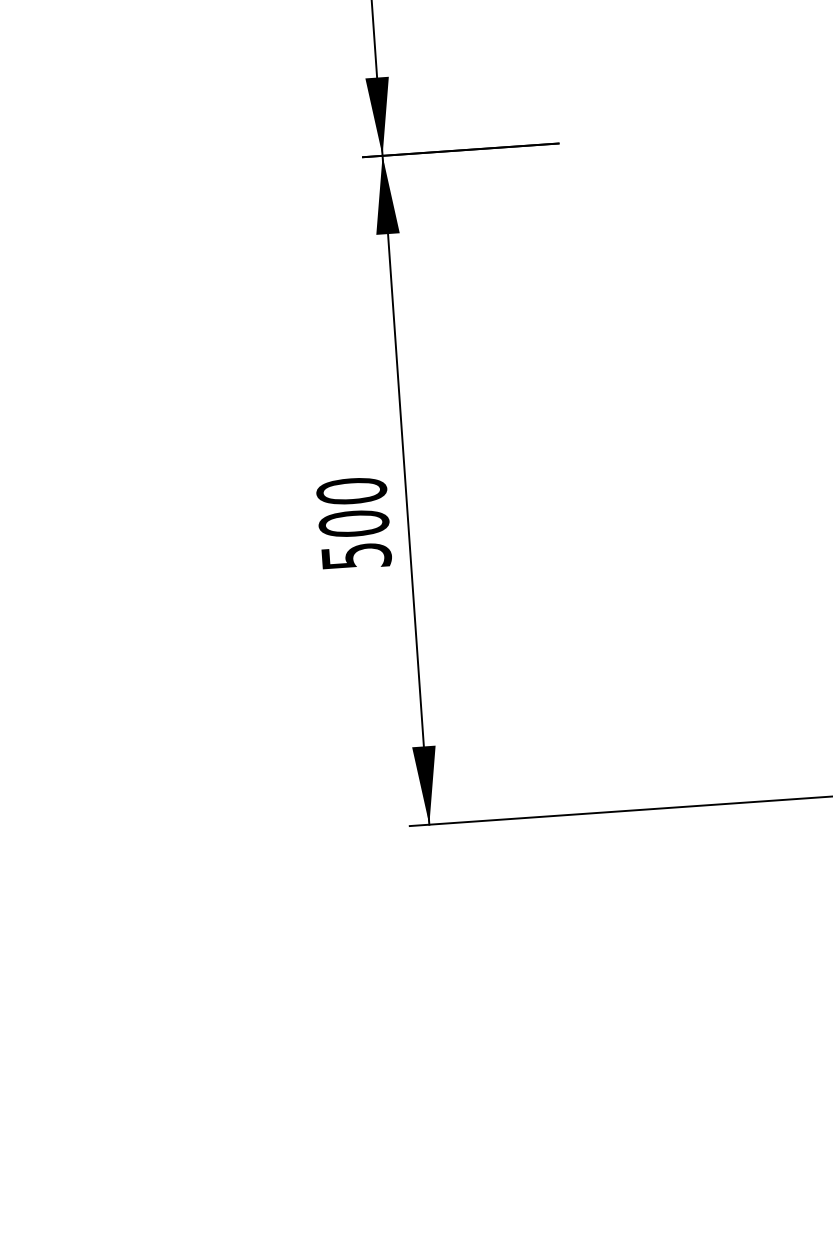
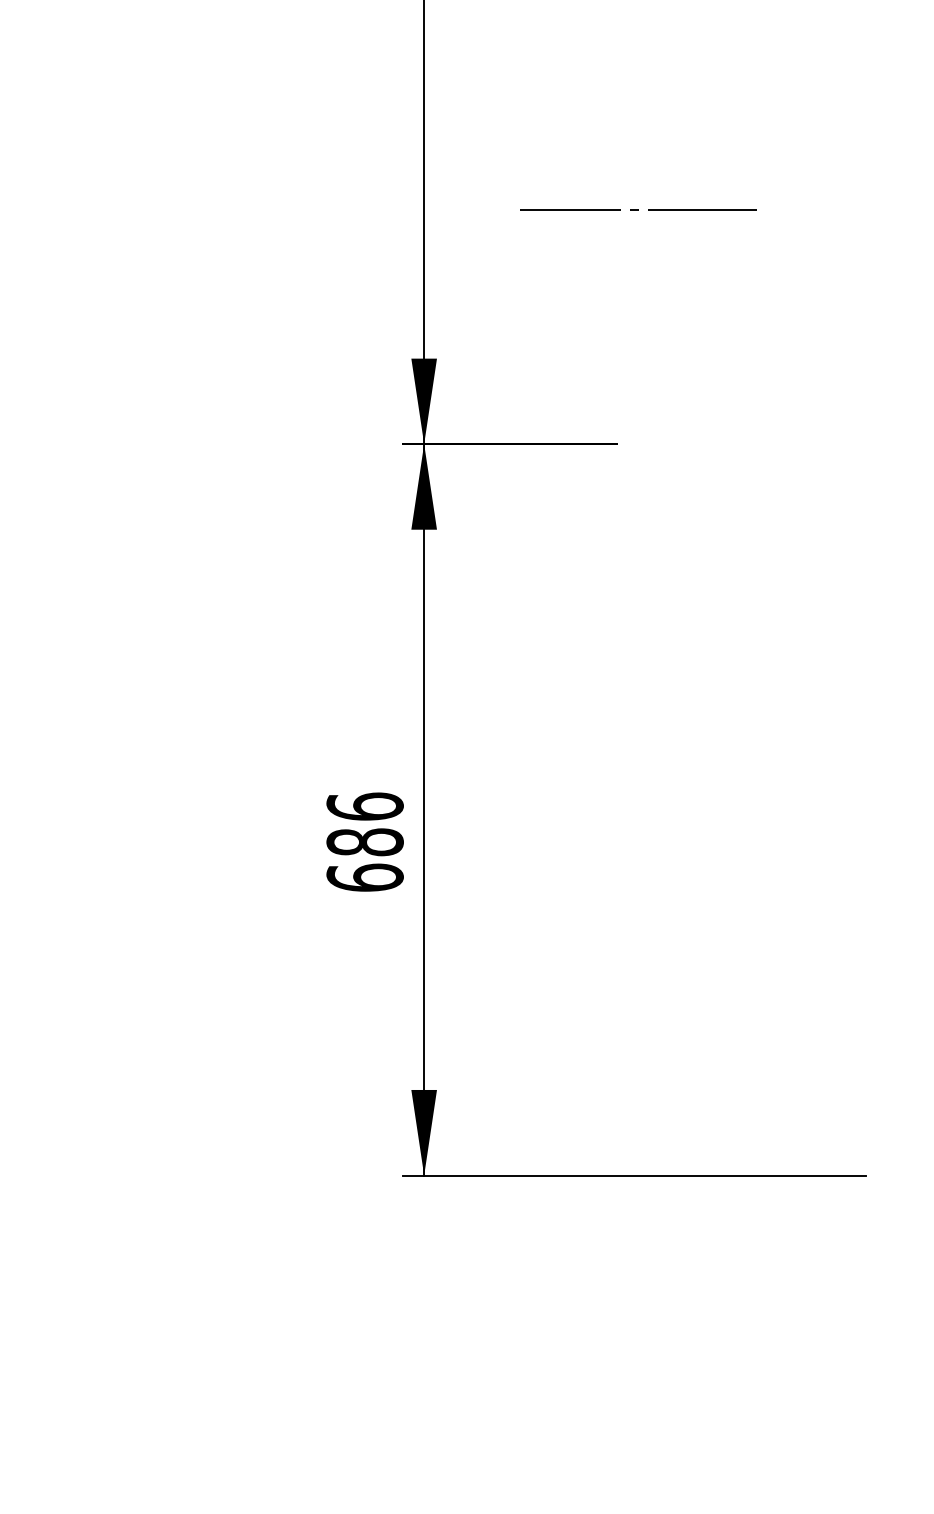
text: (353, 523) -> (364, 841), 500 -> 686

